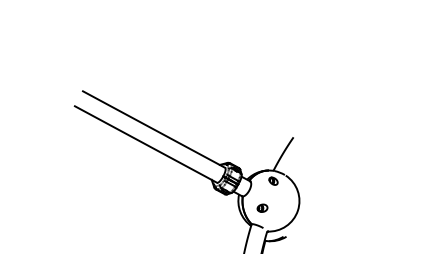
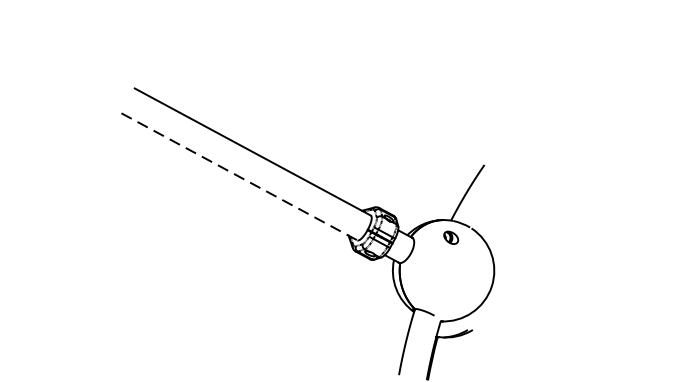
line: (145, 144) -> (238, 176), solid -> dashed
part: (262, 207) -> (432, 281), removed

